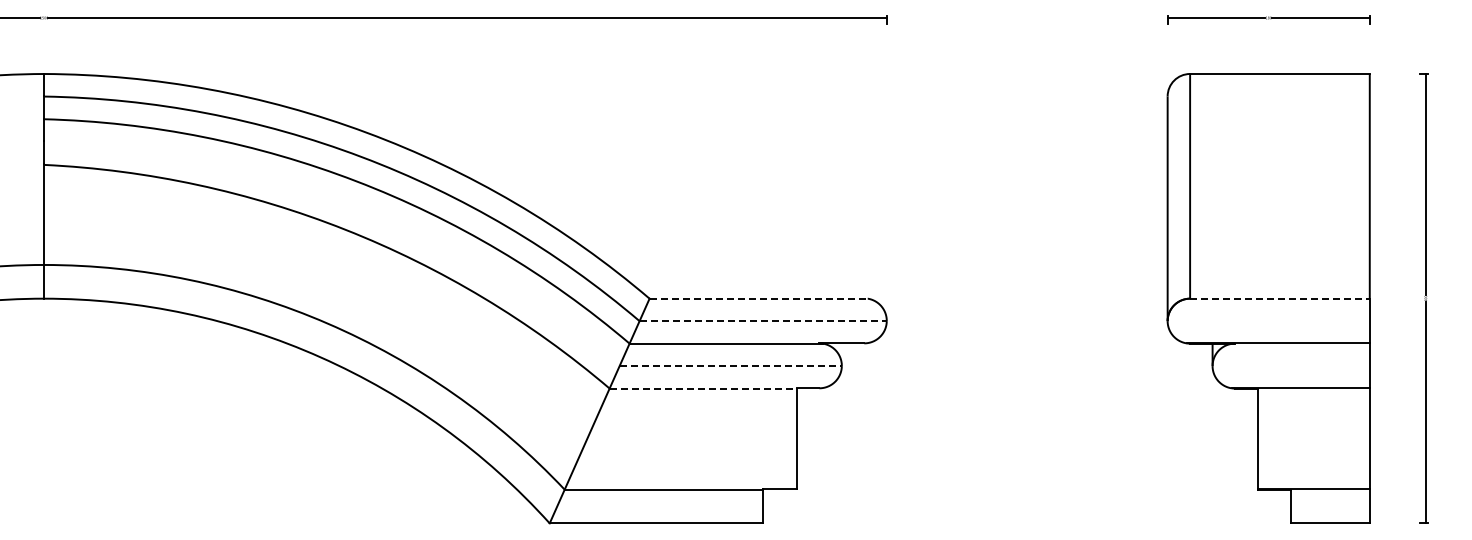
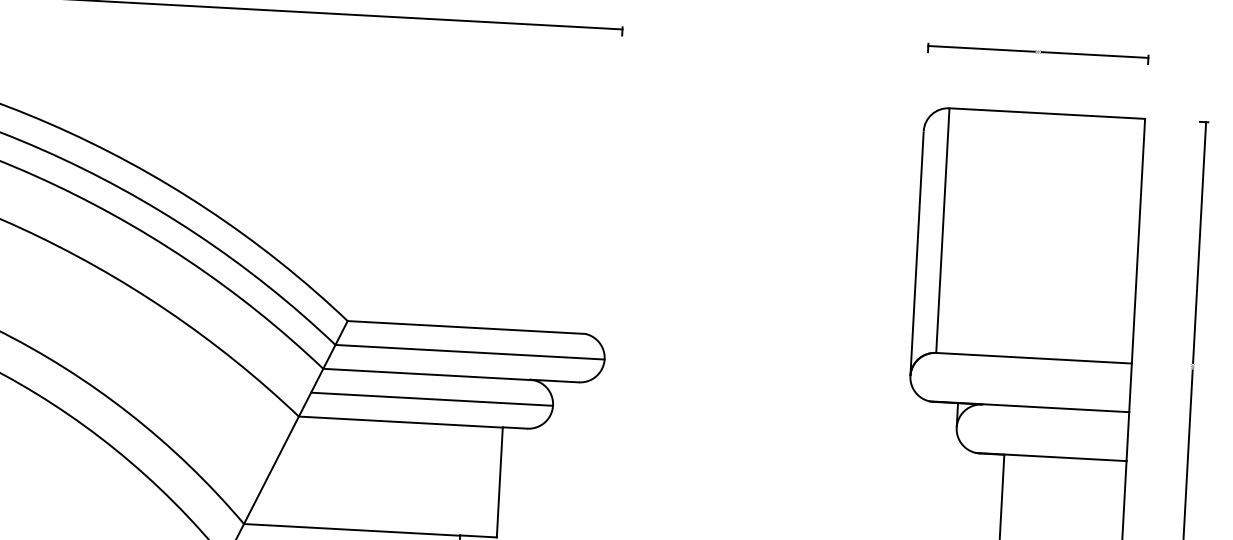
line: (759, 298) -> (467, 327), dashed -> solid
line: (1279, 298) -> (1033, 358), dashed -> solid
line: (763, 321) -> (470, 352), dashed -> solid
line: (731, 366) -> (432, 399), dashed -> solid
line: (703, 388) -> (401, 422), dashed -> solid

